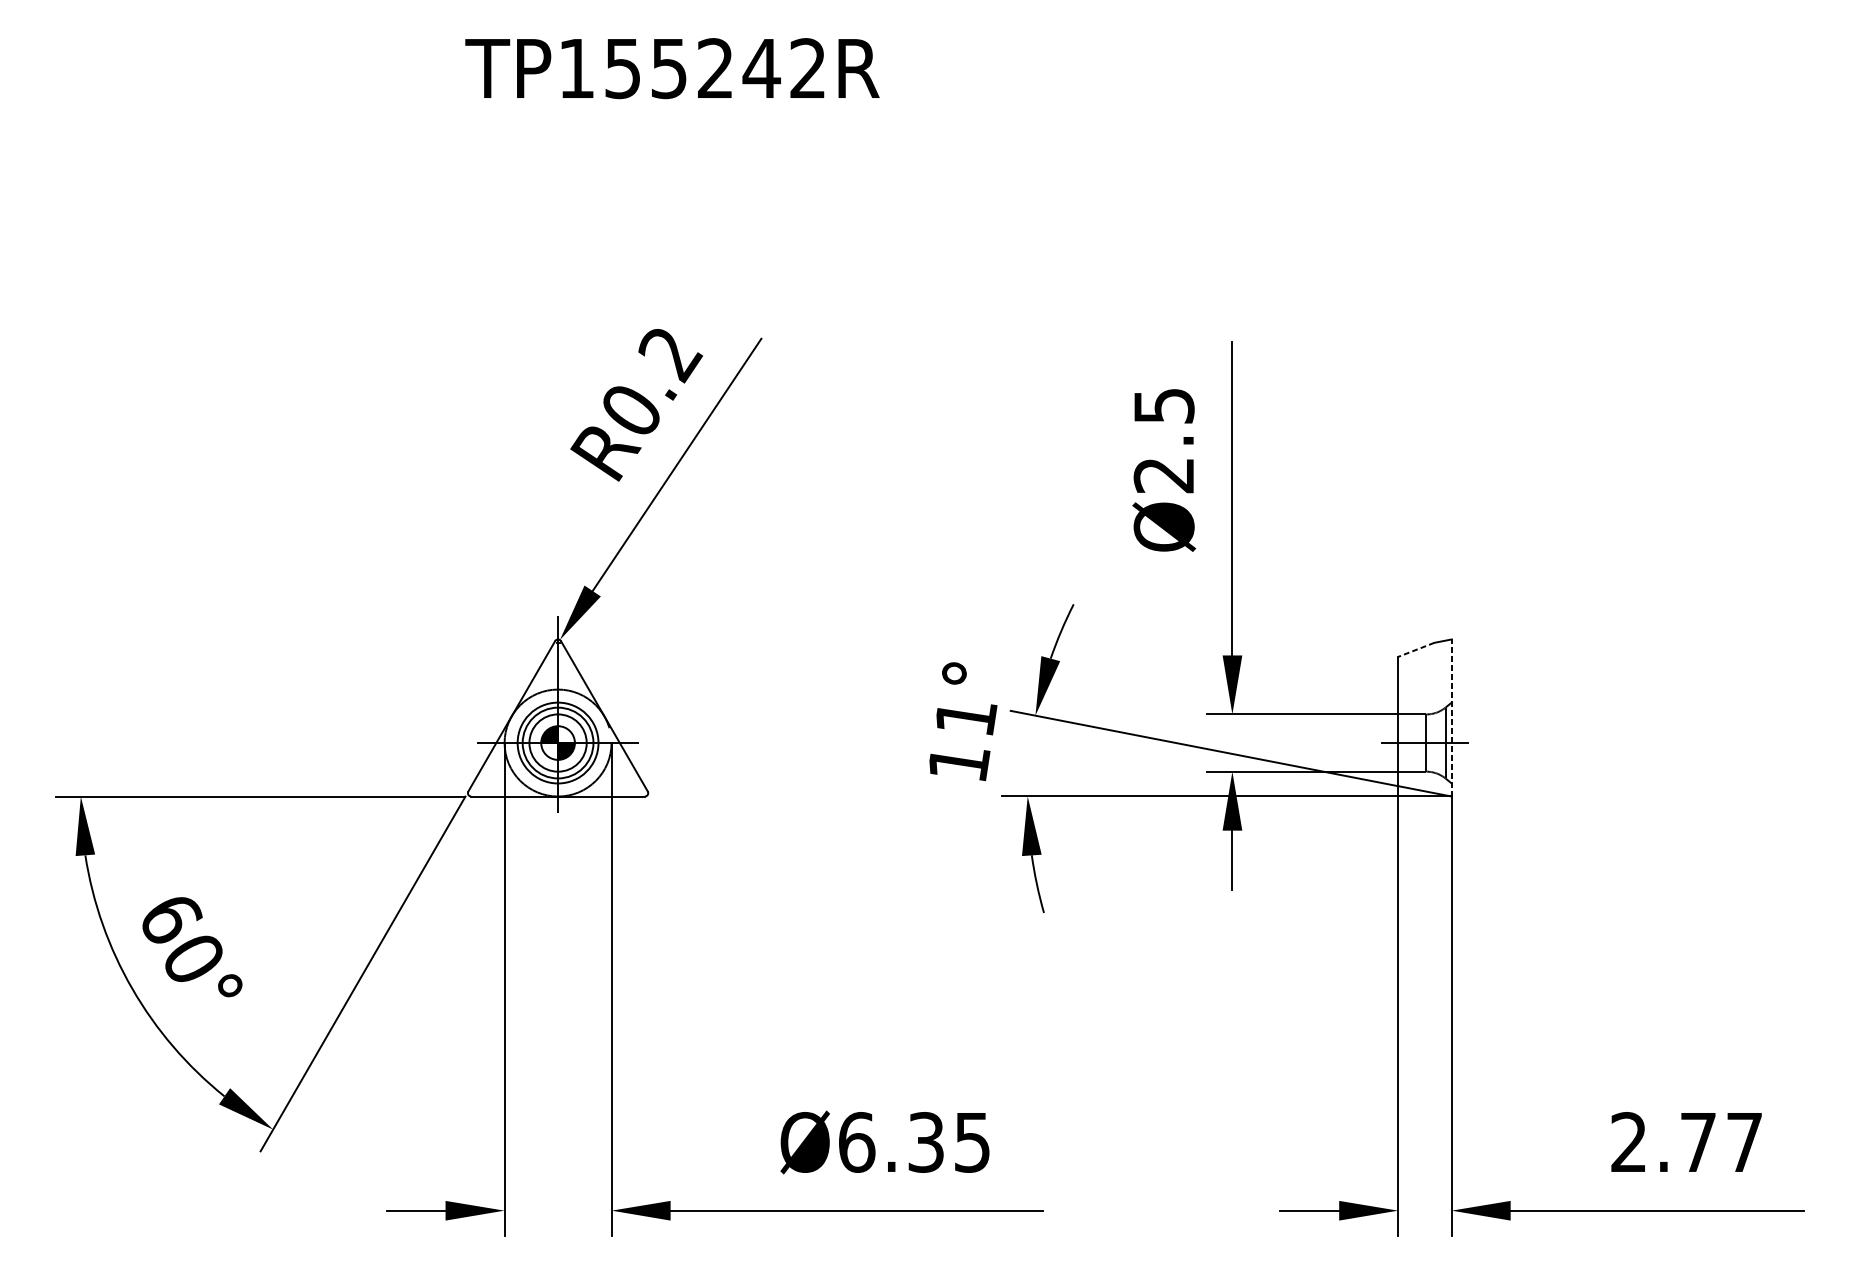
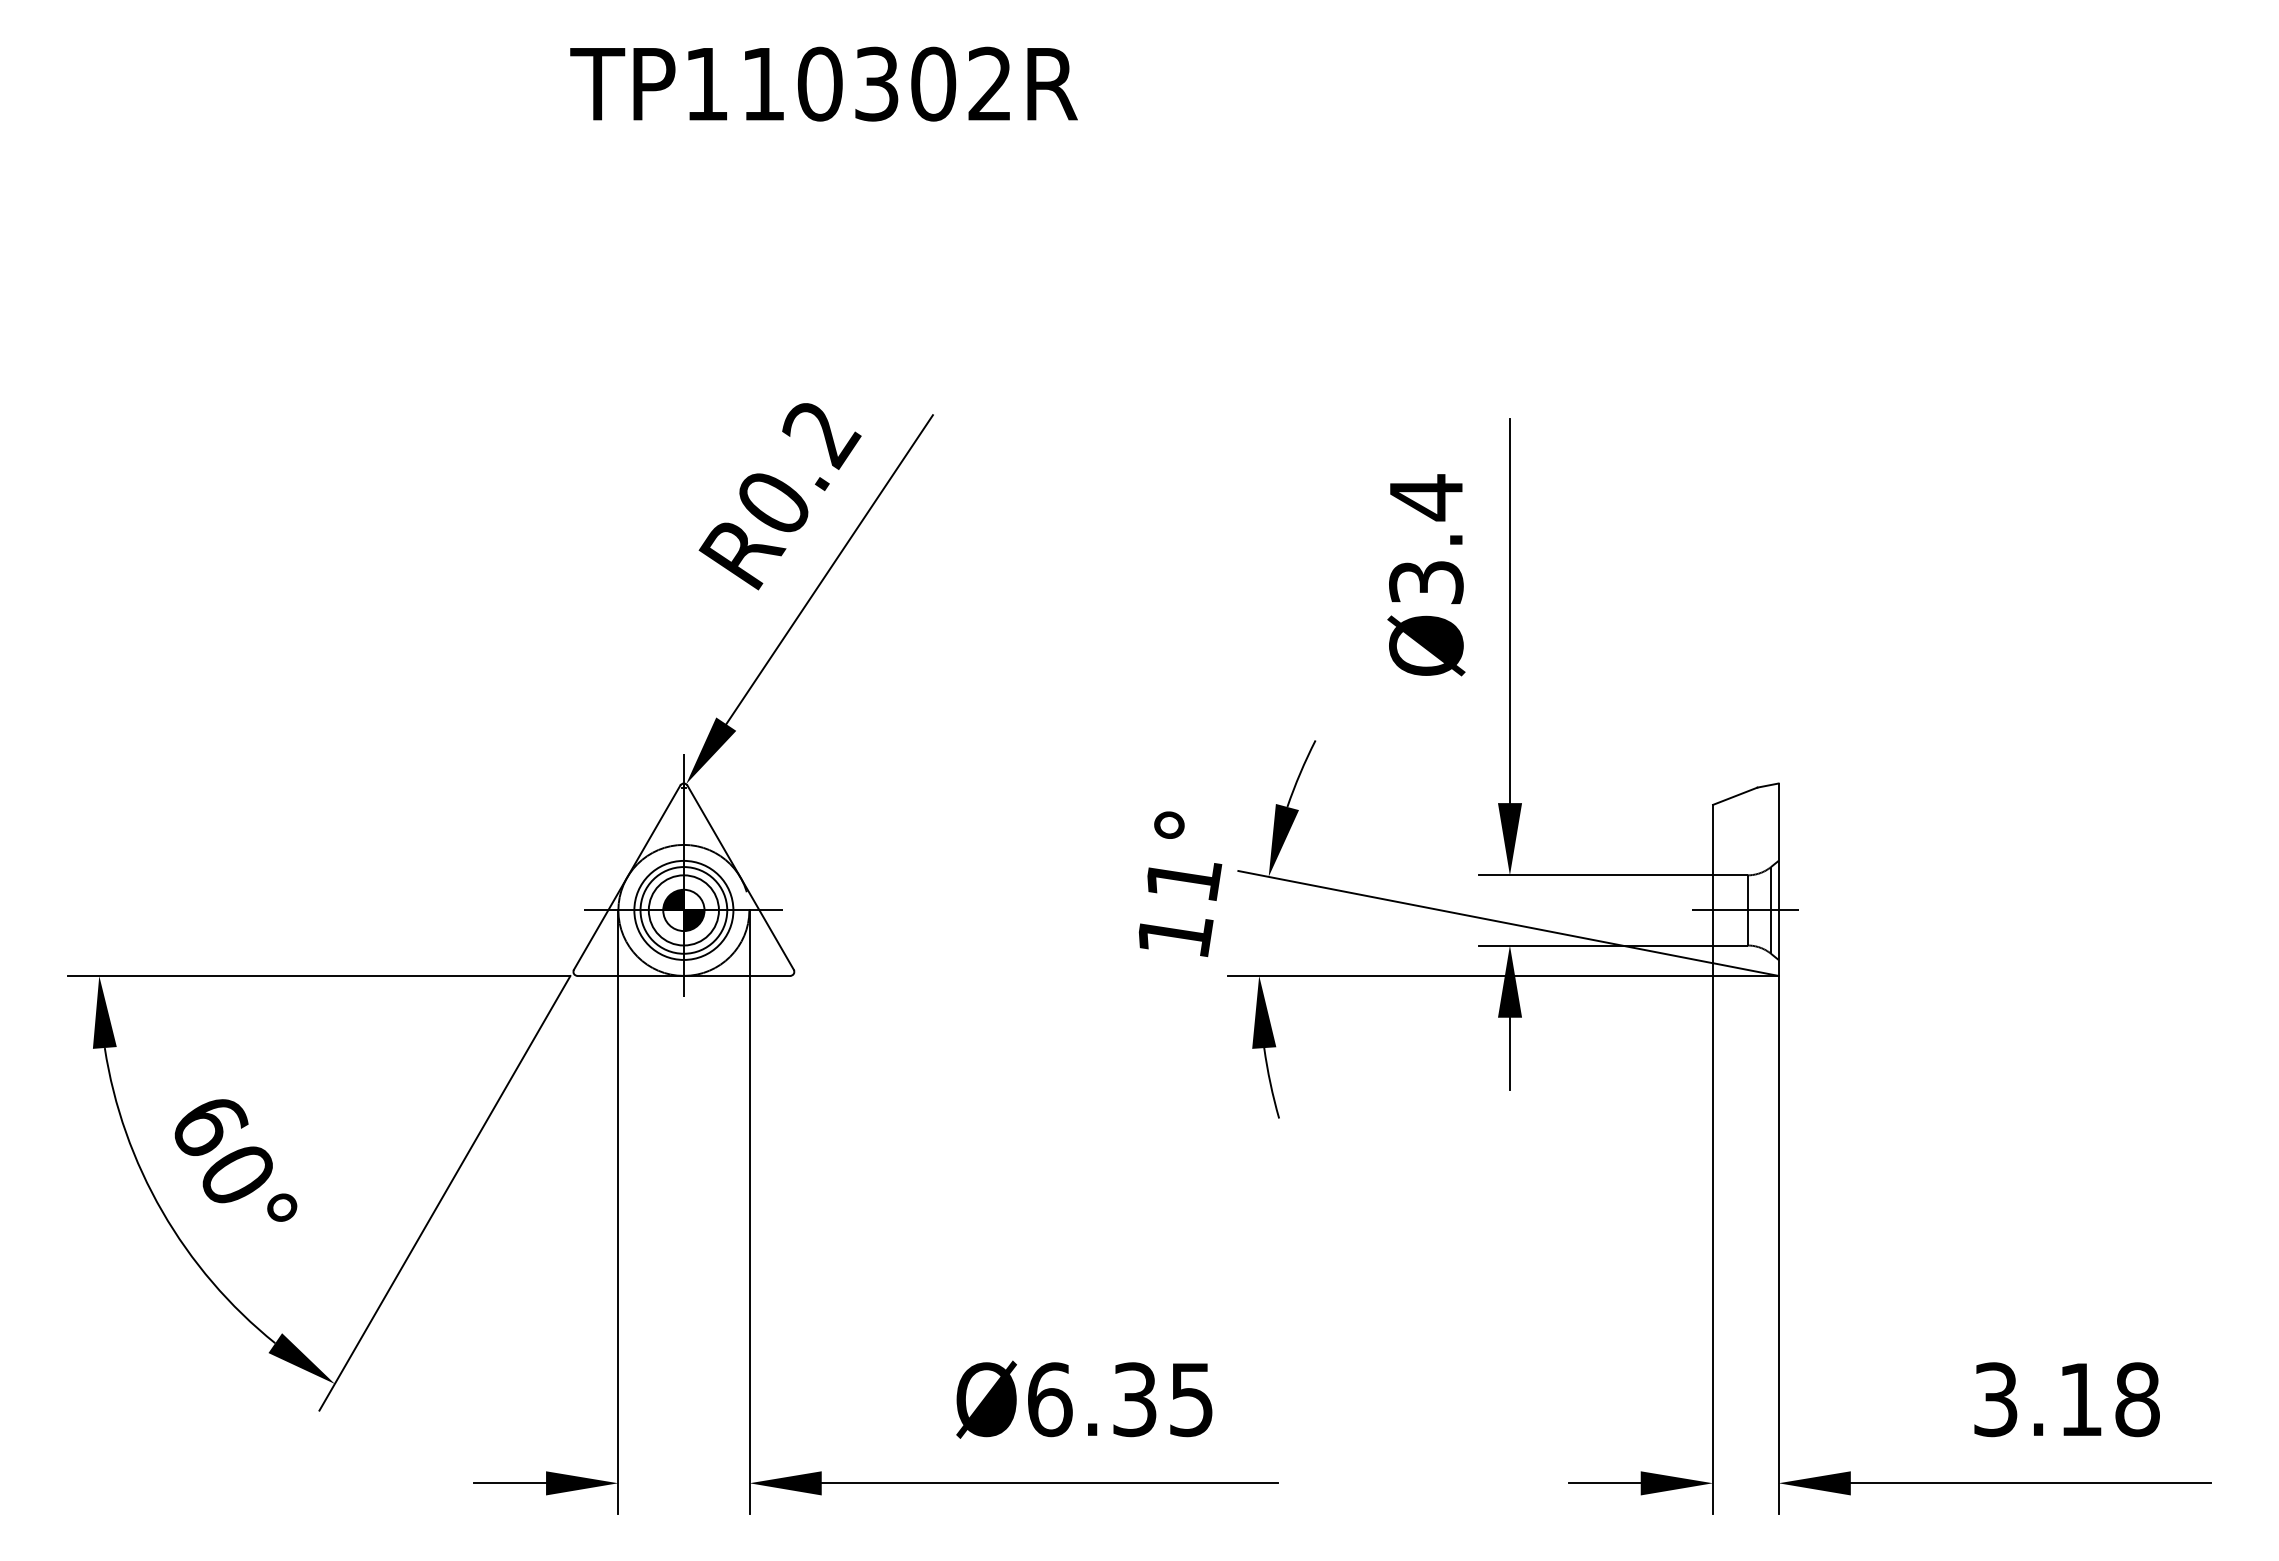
text: (693, 68) -> (849, 83), TP155242R -> TP110302R
text: (1164, 440) -> (1426, 539), Ø2.5 -> Ø3.4
line: (1416, 650) -> (1735, 796), dashed -> solid
line: (1451, 717) -> (1778, 879), dashed -> solid
text: (1686, 1142) -> (2066, 1399), 2.77 -> 3.18

